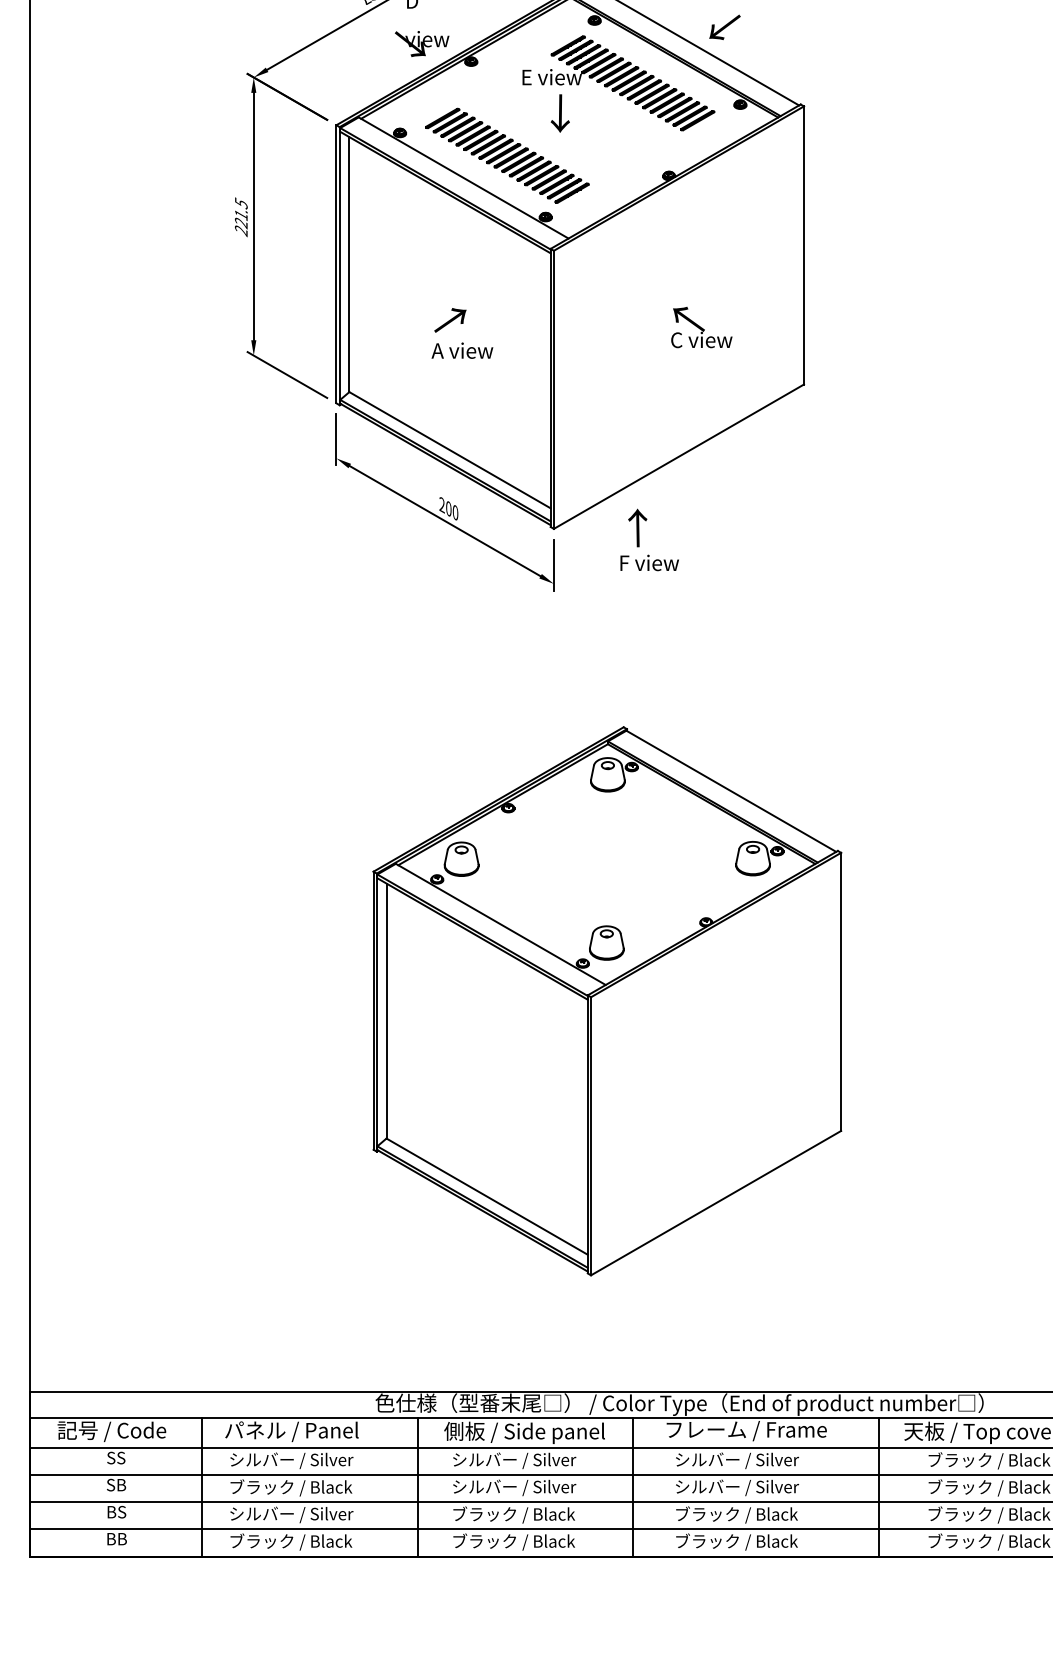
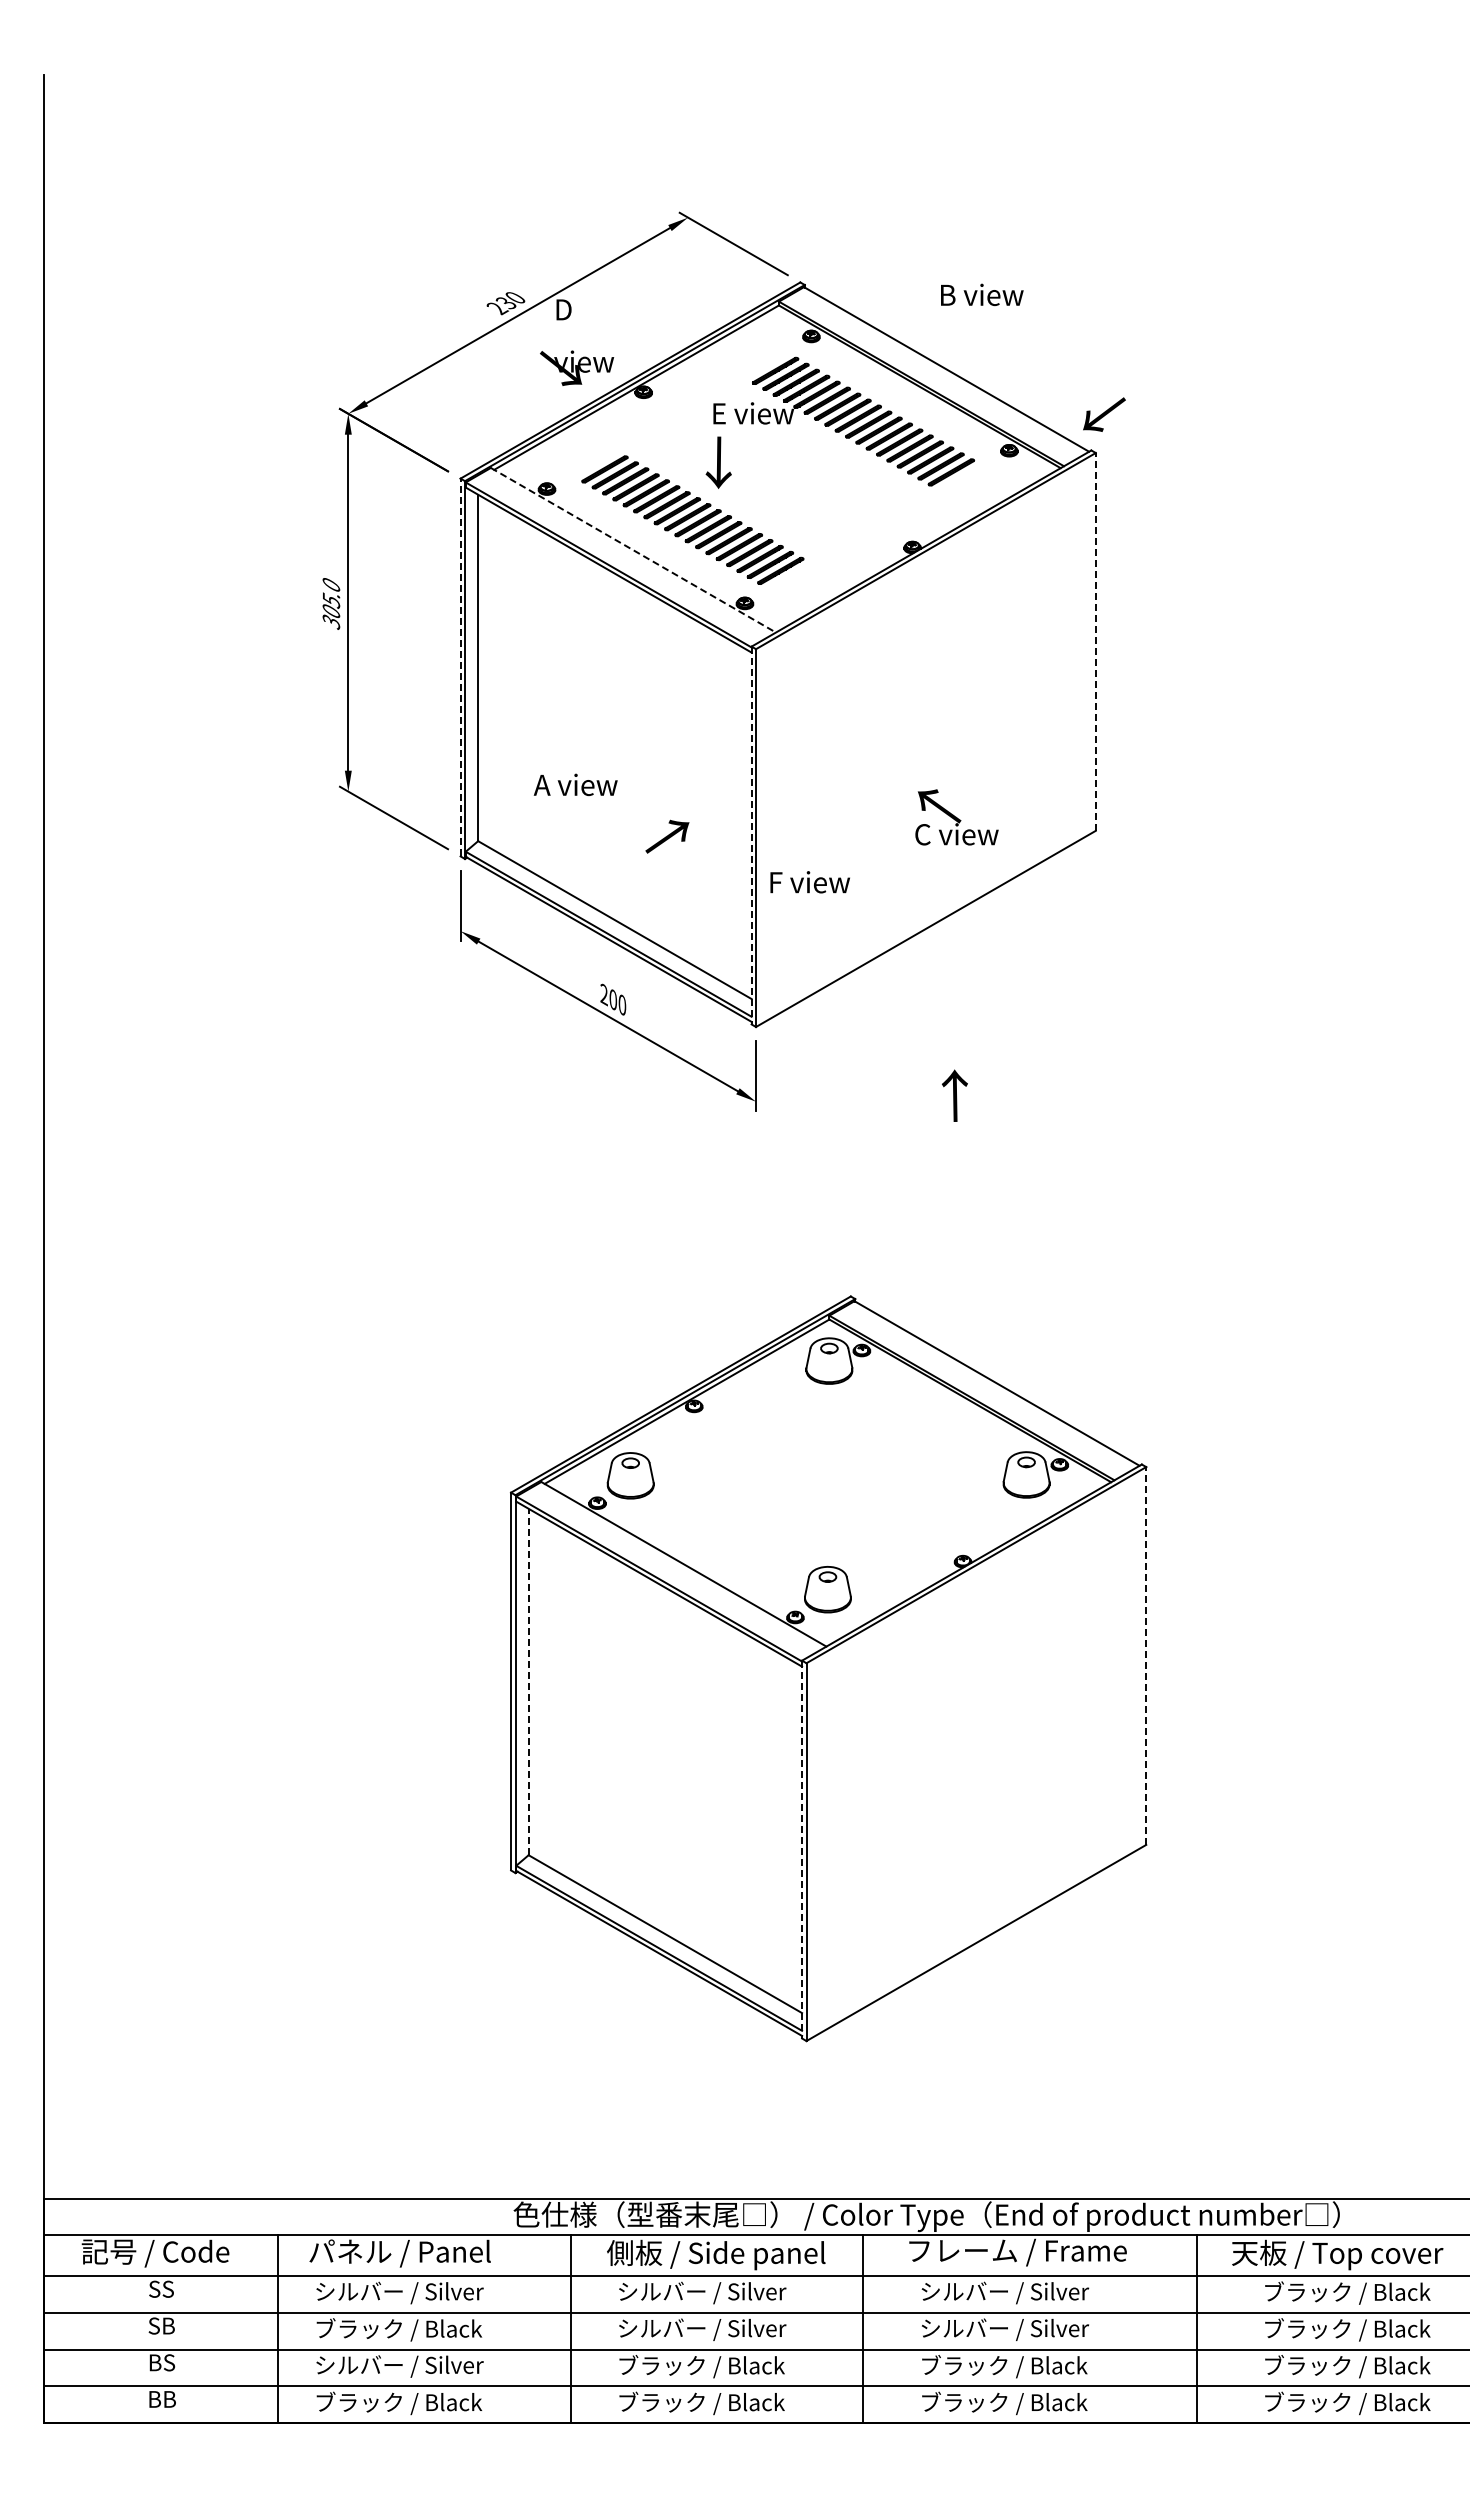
text: (725, 27) -> (1104, 414), moved
text: (560, 113) -> (718, 462), moved
line: (463, 178) -> (633, 550), solid -> dashed
text: (241, 217) -> (331, 603), 221.5 -> 305.0
line: (803, 245) -> (1095, 641), solid -> dashed
line: (336, 264) -> (460, 667), solid -> dashed
text: (450, 320) -> (667, 836), moved
text: (701, 327) -> (956, 817), moved
text: (462, 350) -> (575, 784), moved
line: (550, 387) -> (751, 835), solid -> dashed
text: (637, 527) -> (954, 1095), moved
text: (649, 563) -> (809, 882), moved
line: (841, 991) -> (1146, 1655), solid -> dashed
line: (386, 1010) -> (528, 1681), solid -> dashed
line: (588, 1134) -> (802, 1849), solid -> dashed

